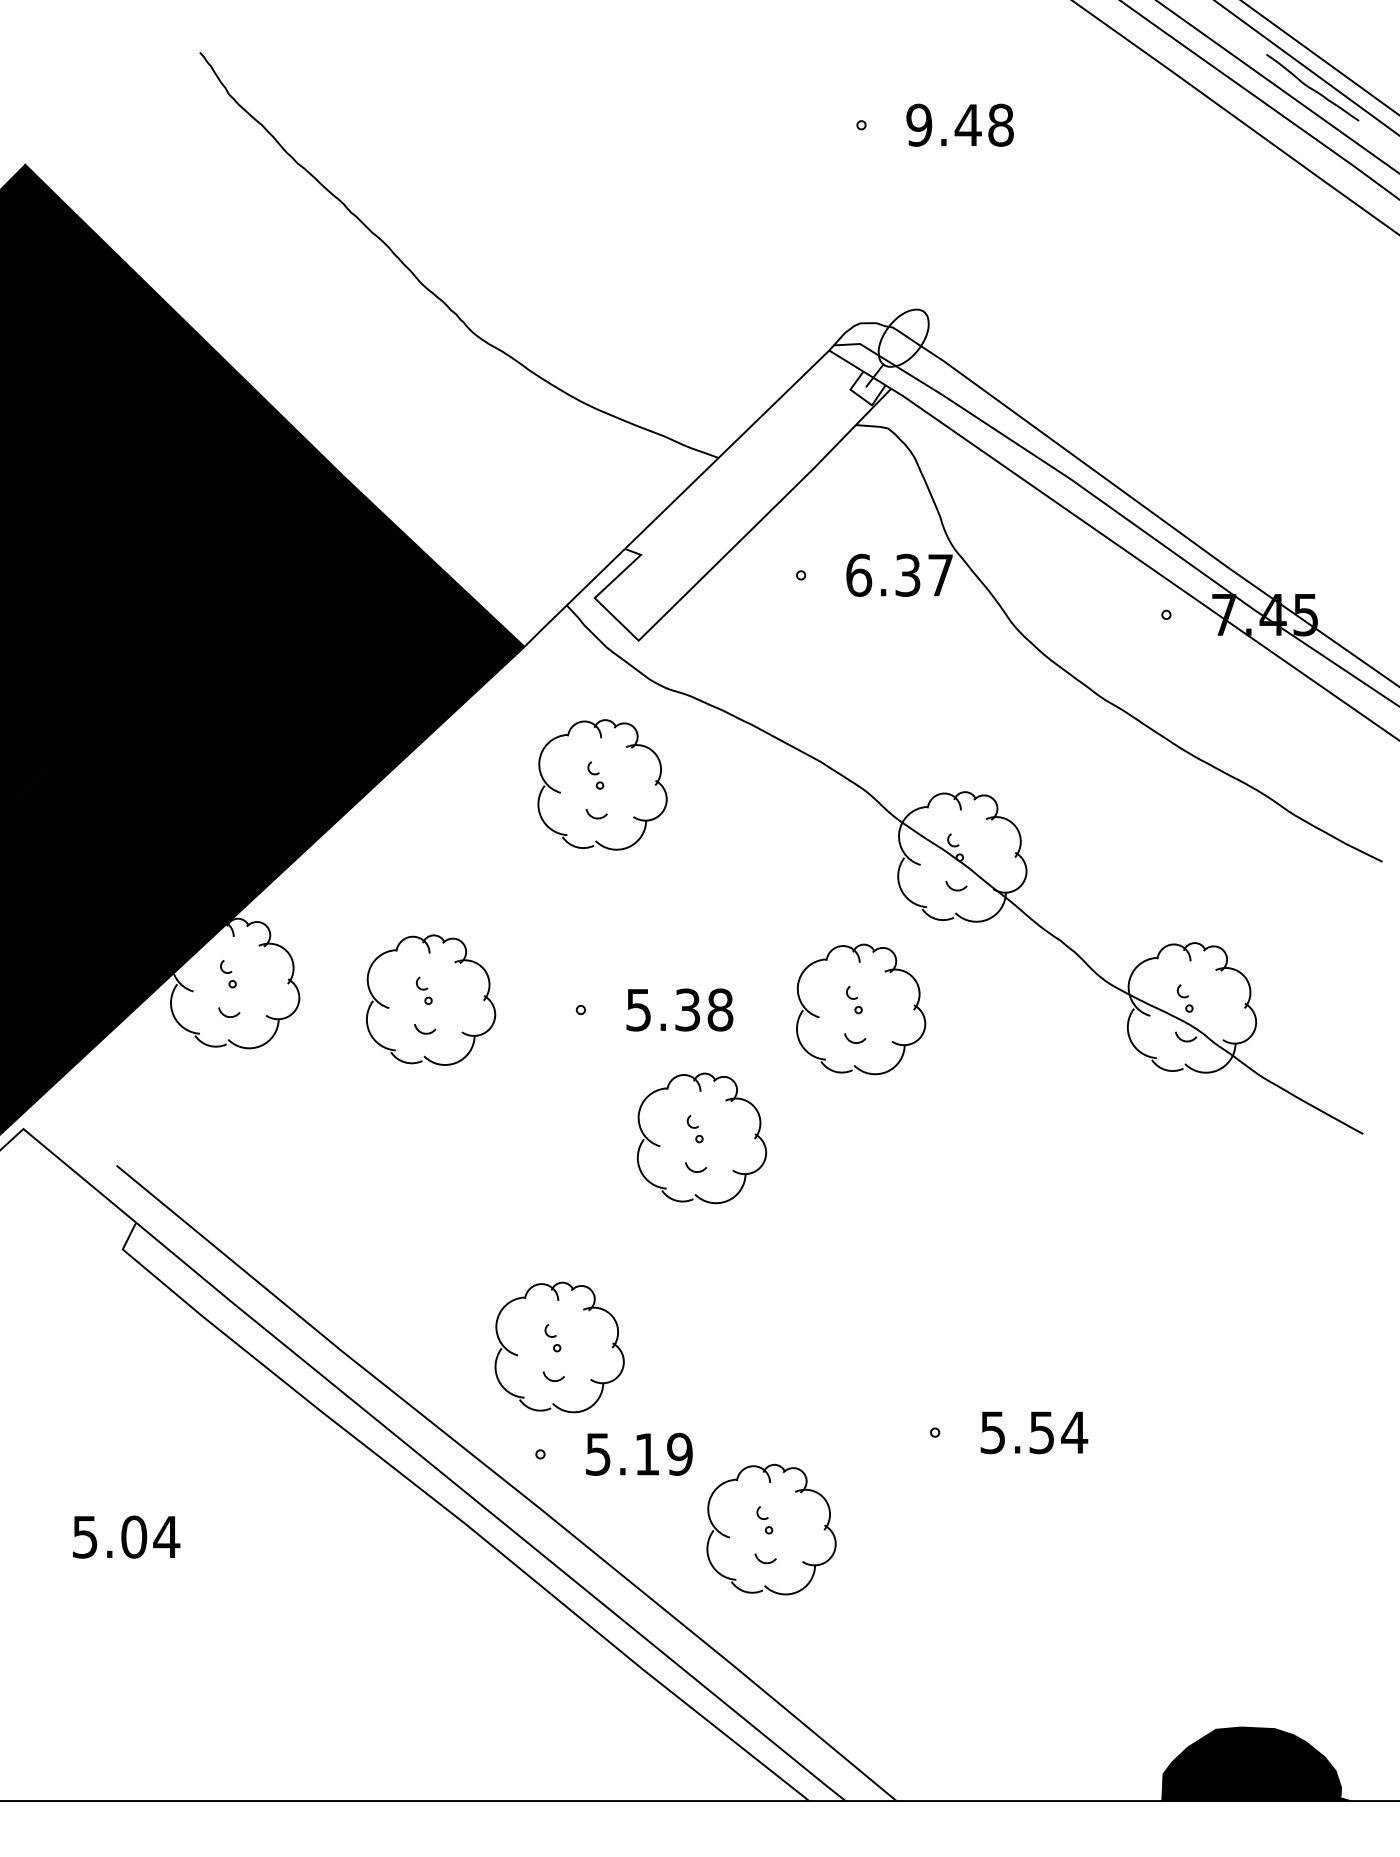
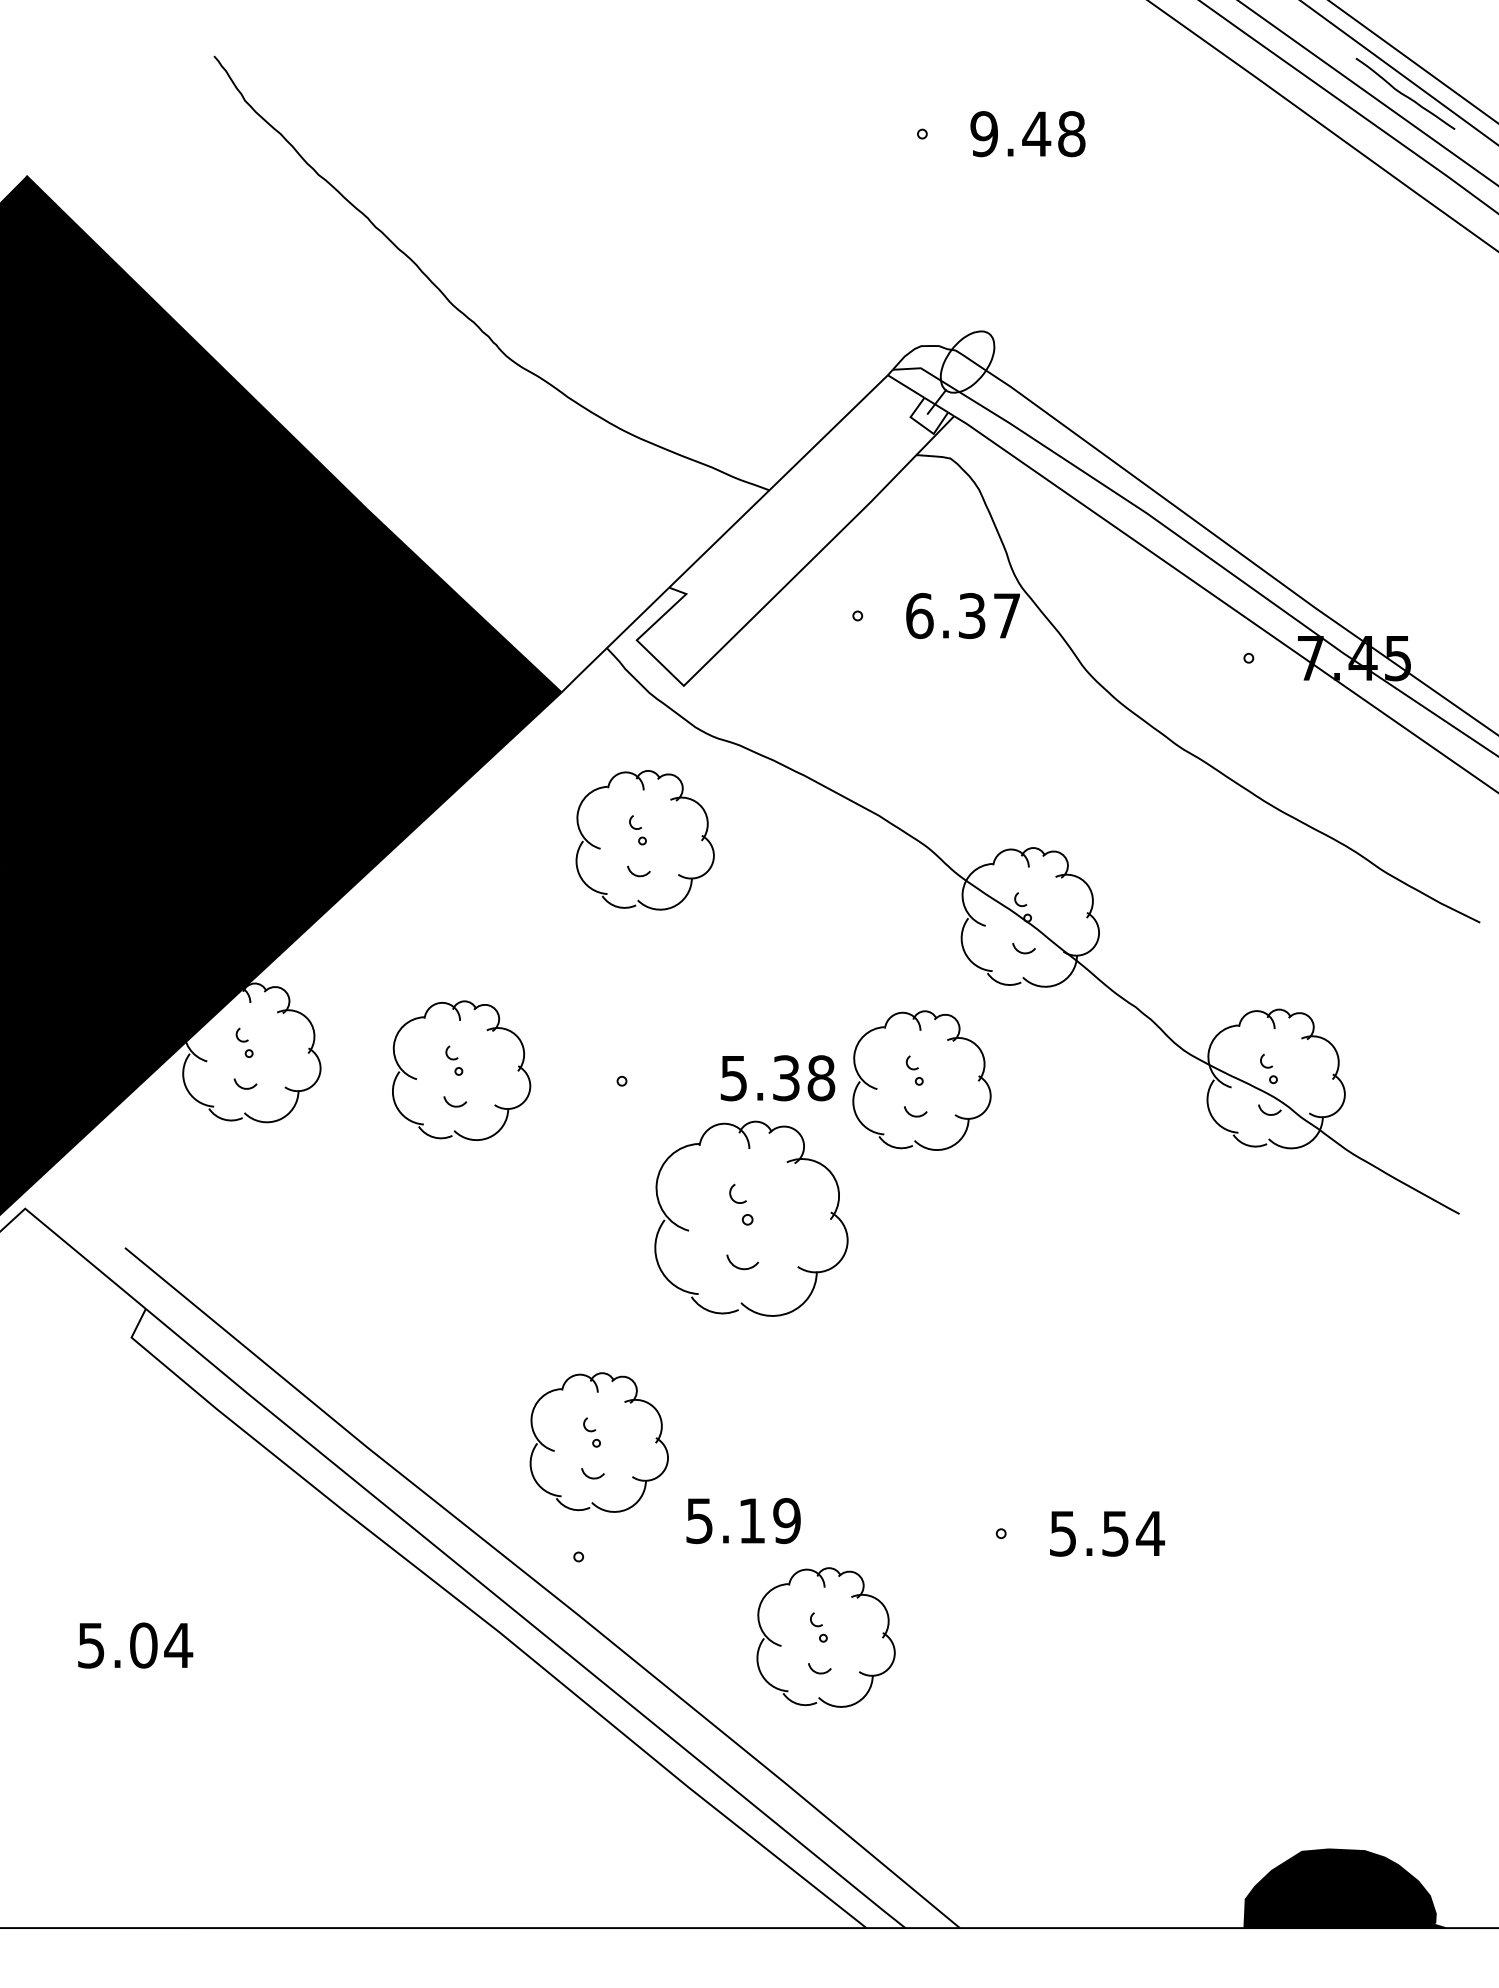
text: (679, 1010) -> (777, 1078), moved
part: (701, 1138) -> (751, 1218), size x1.4
text: (639, 1454) -> (743, 1521), moved

